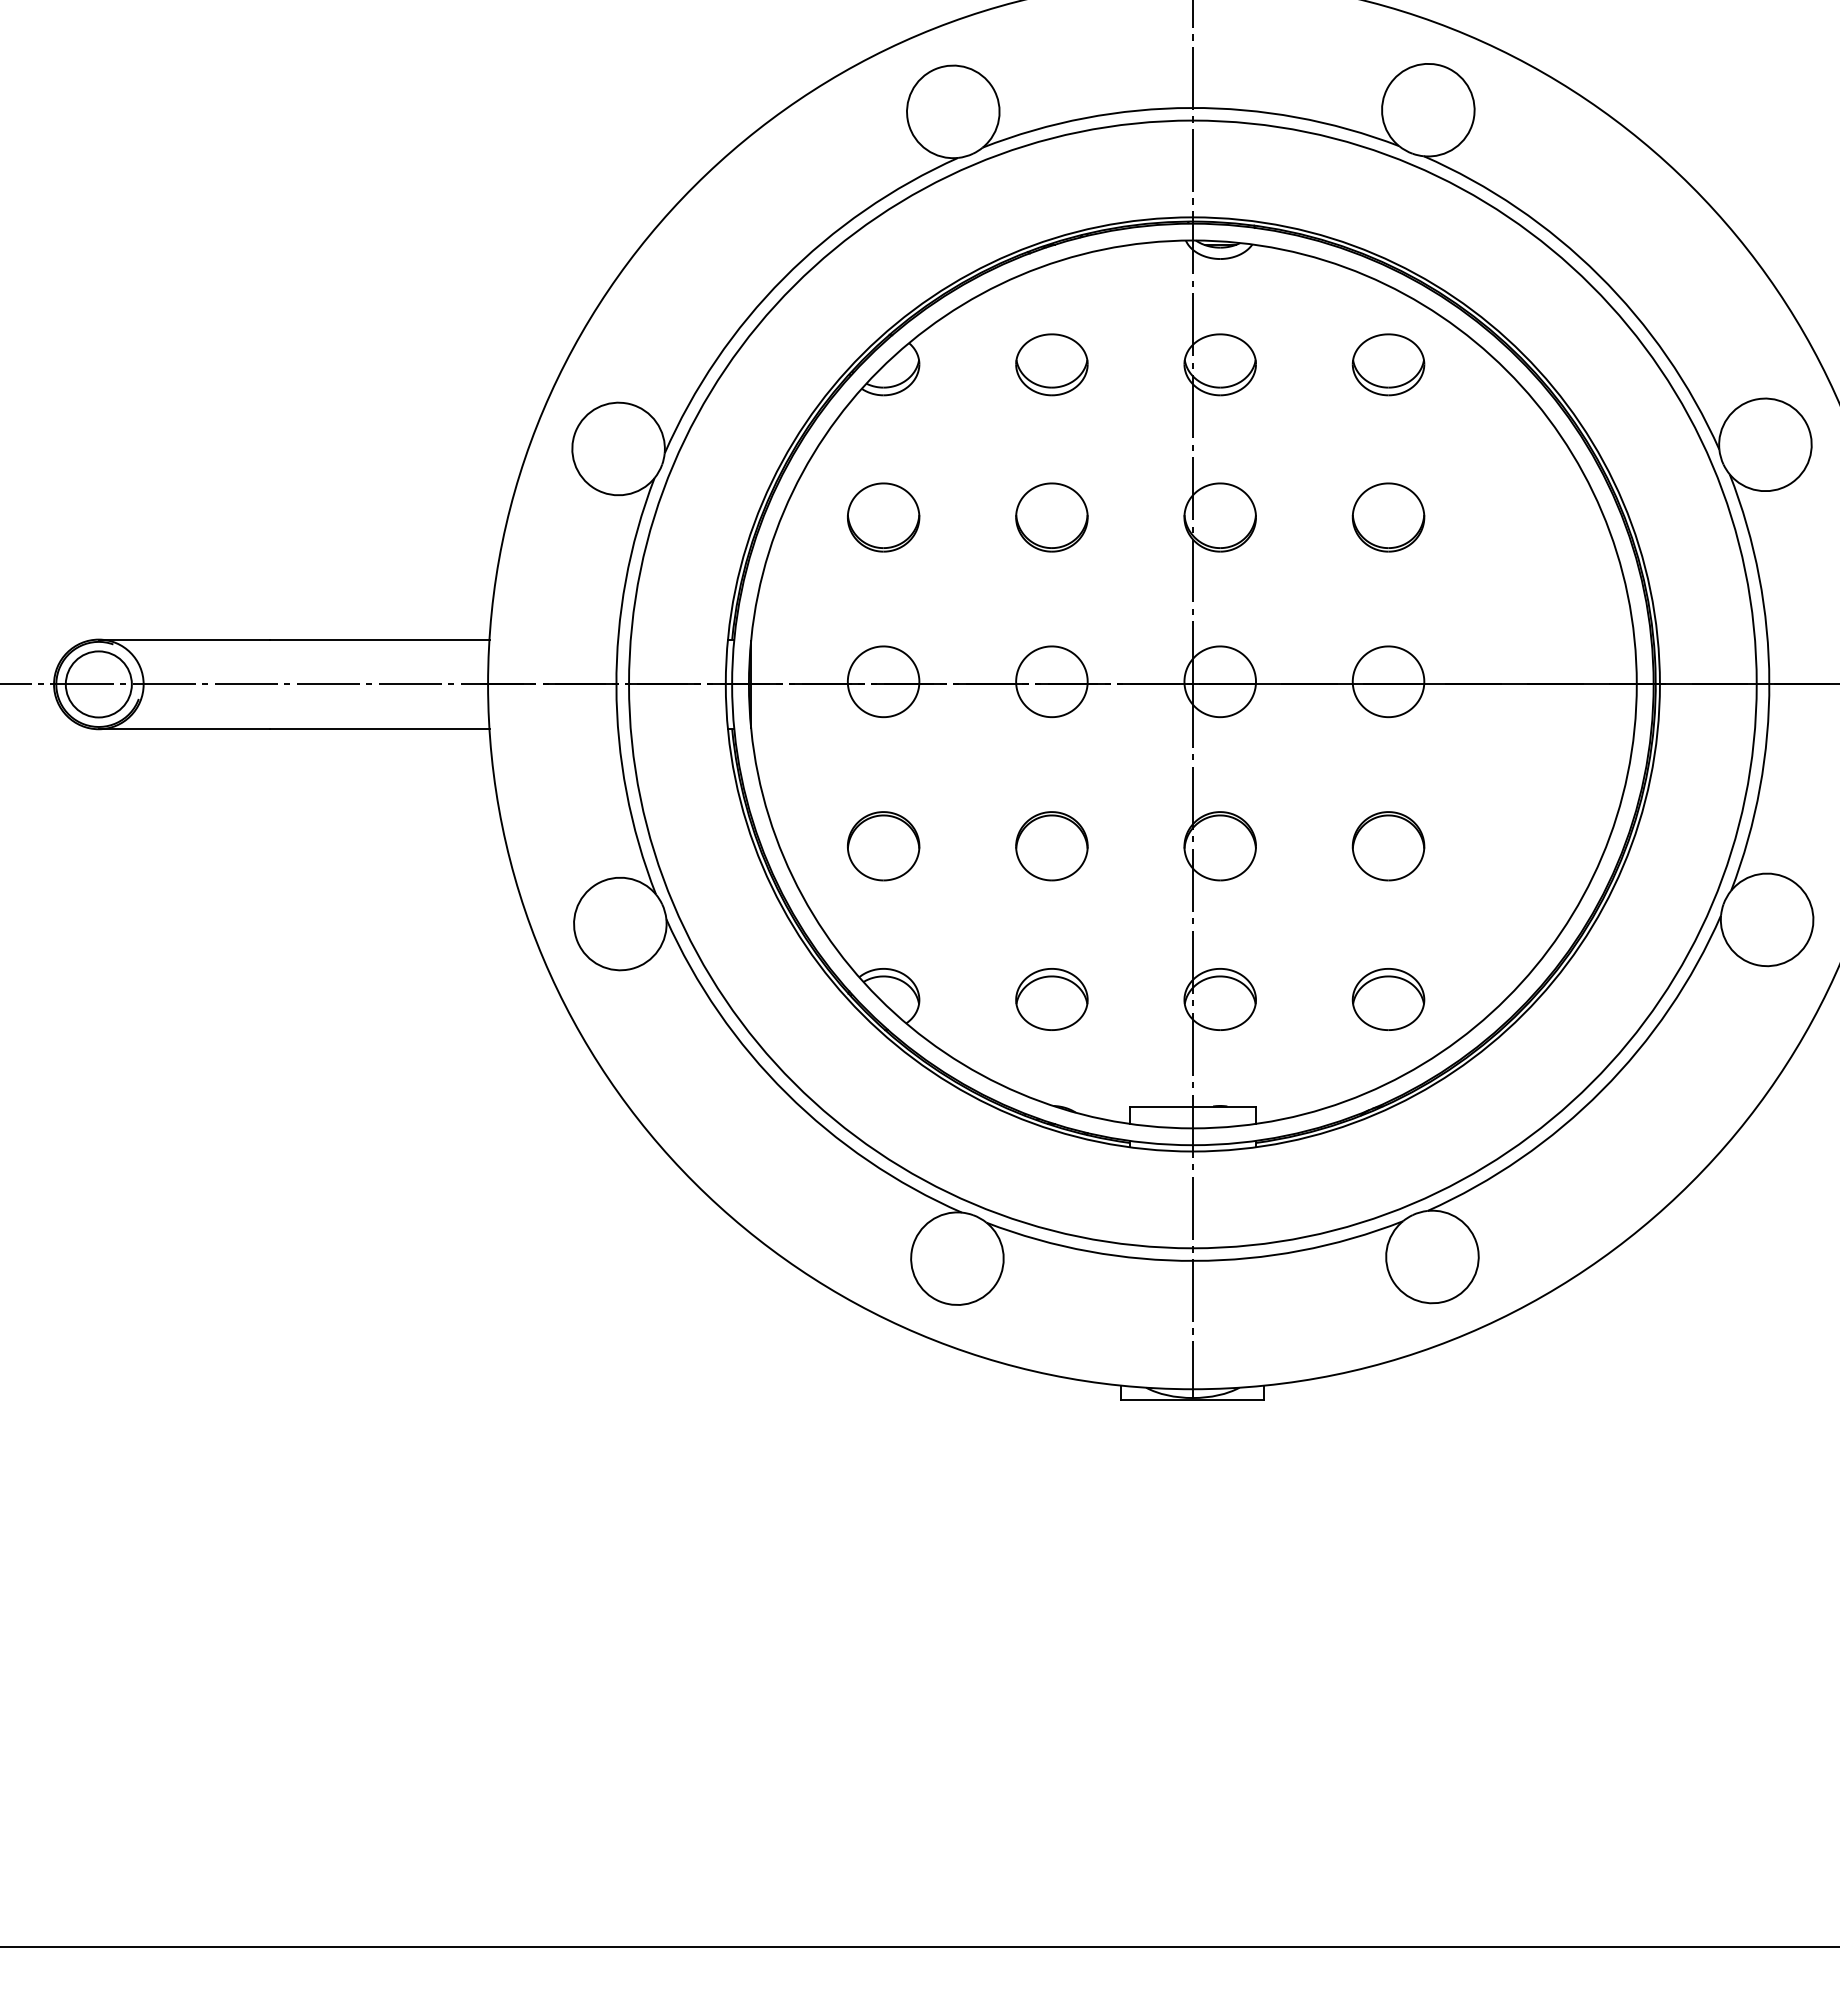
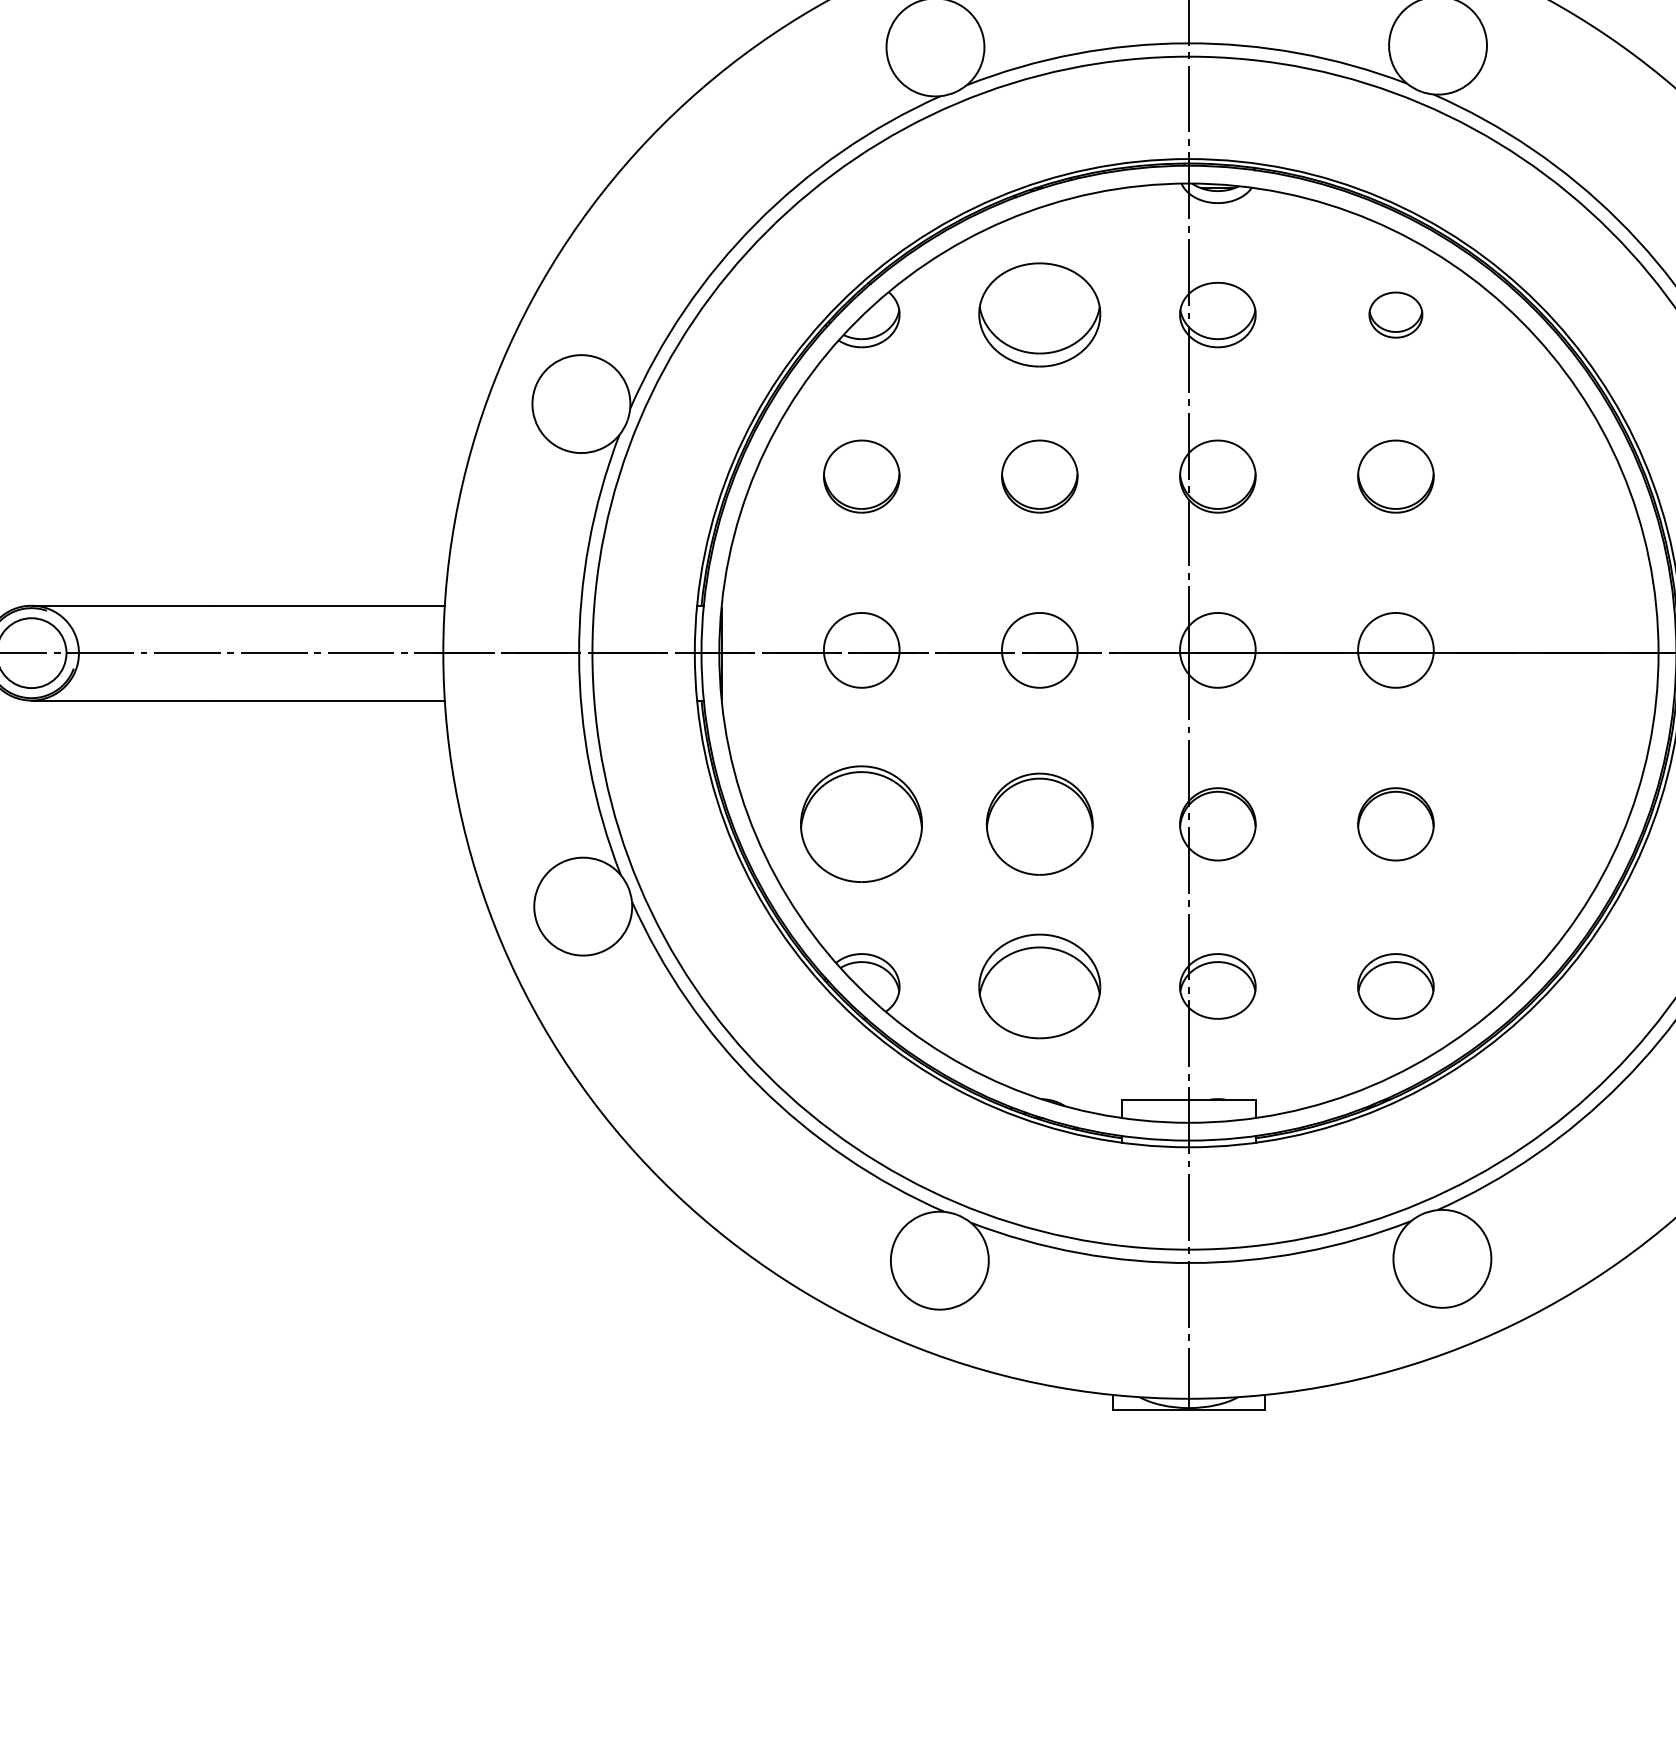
part: (1051, 364) -> (1039, 314), size x1.6
part: (1388, 364) -> (1395, 314), size x0.7
part: (883, 846) -> (861, 824), size x1.6
part: (1051, 846) -> (1039, 824), size x1.4
part: (1051, 999) -> (1039, 986), size x1.6

